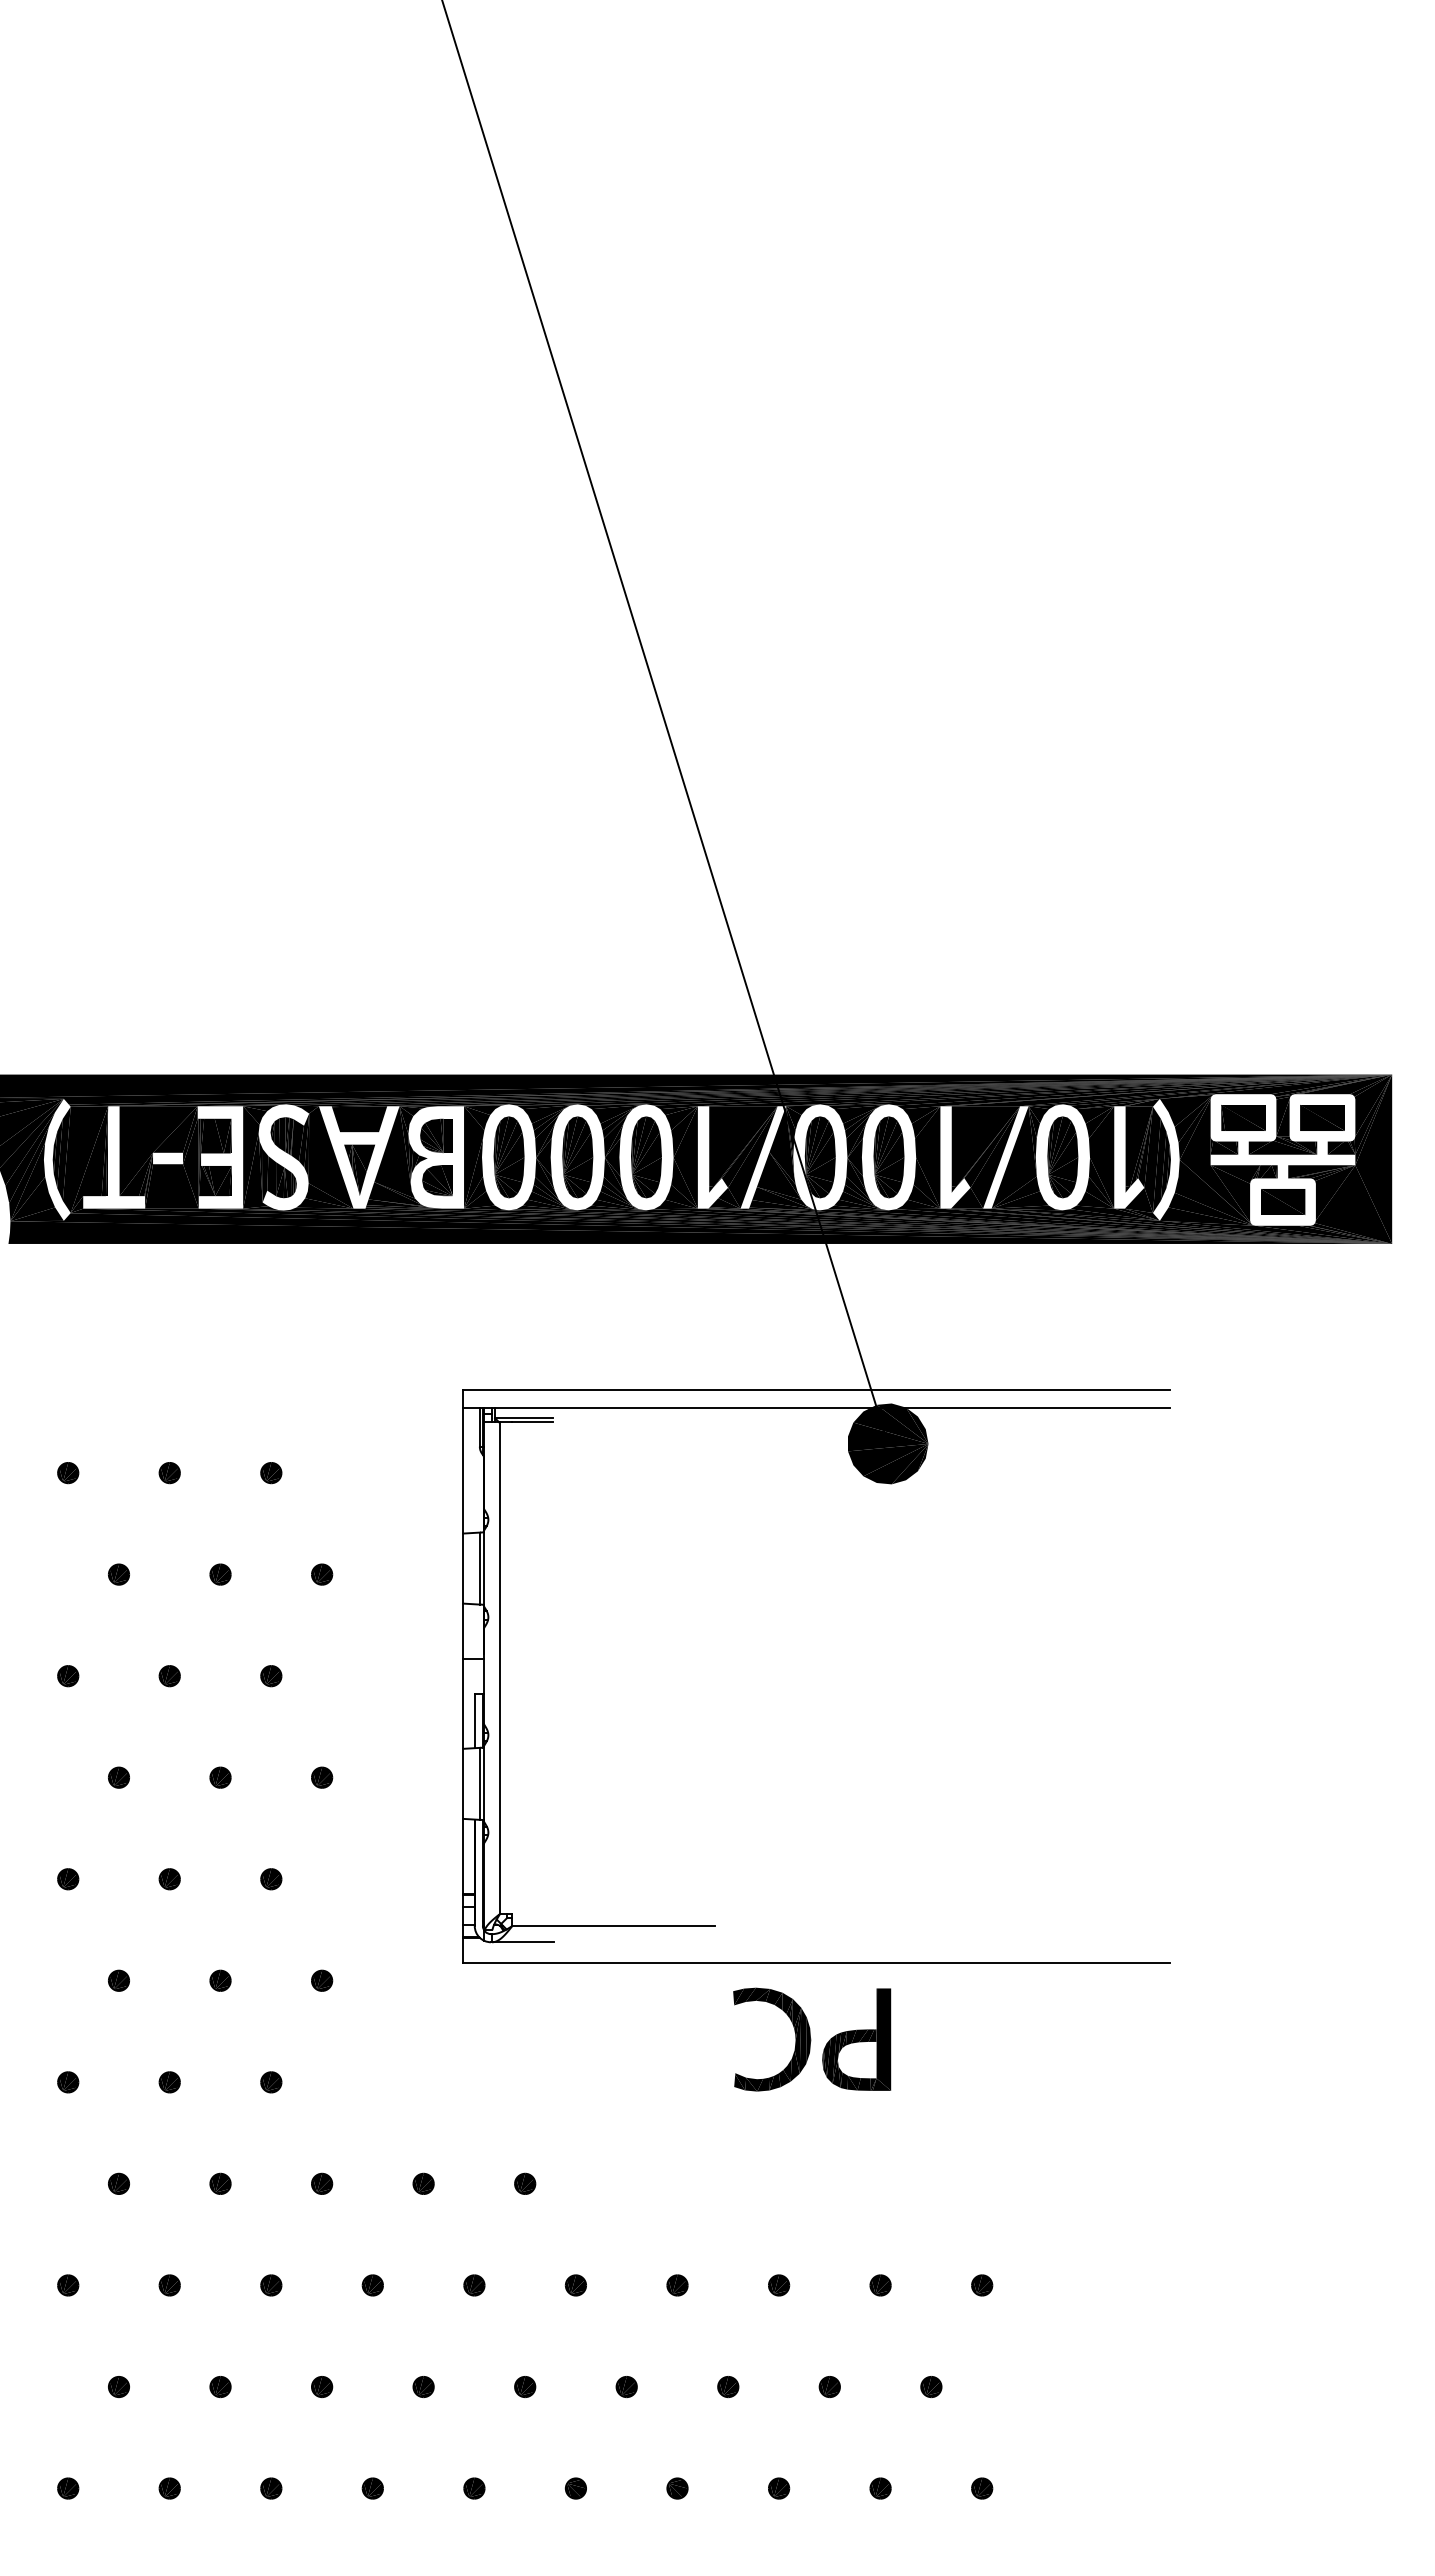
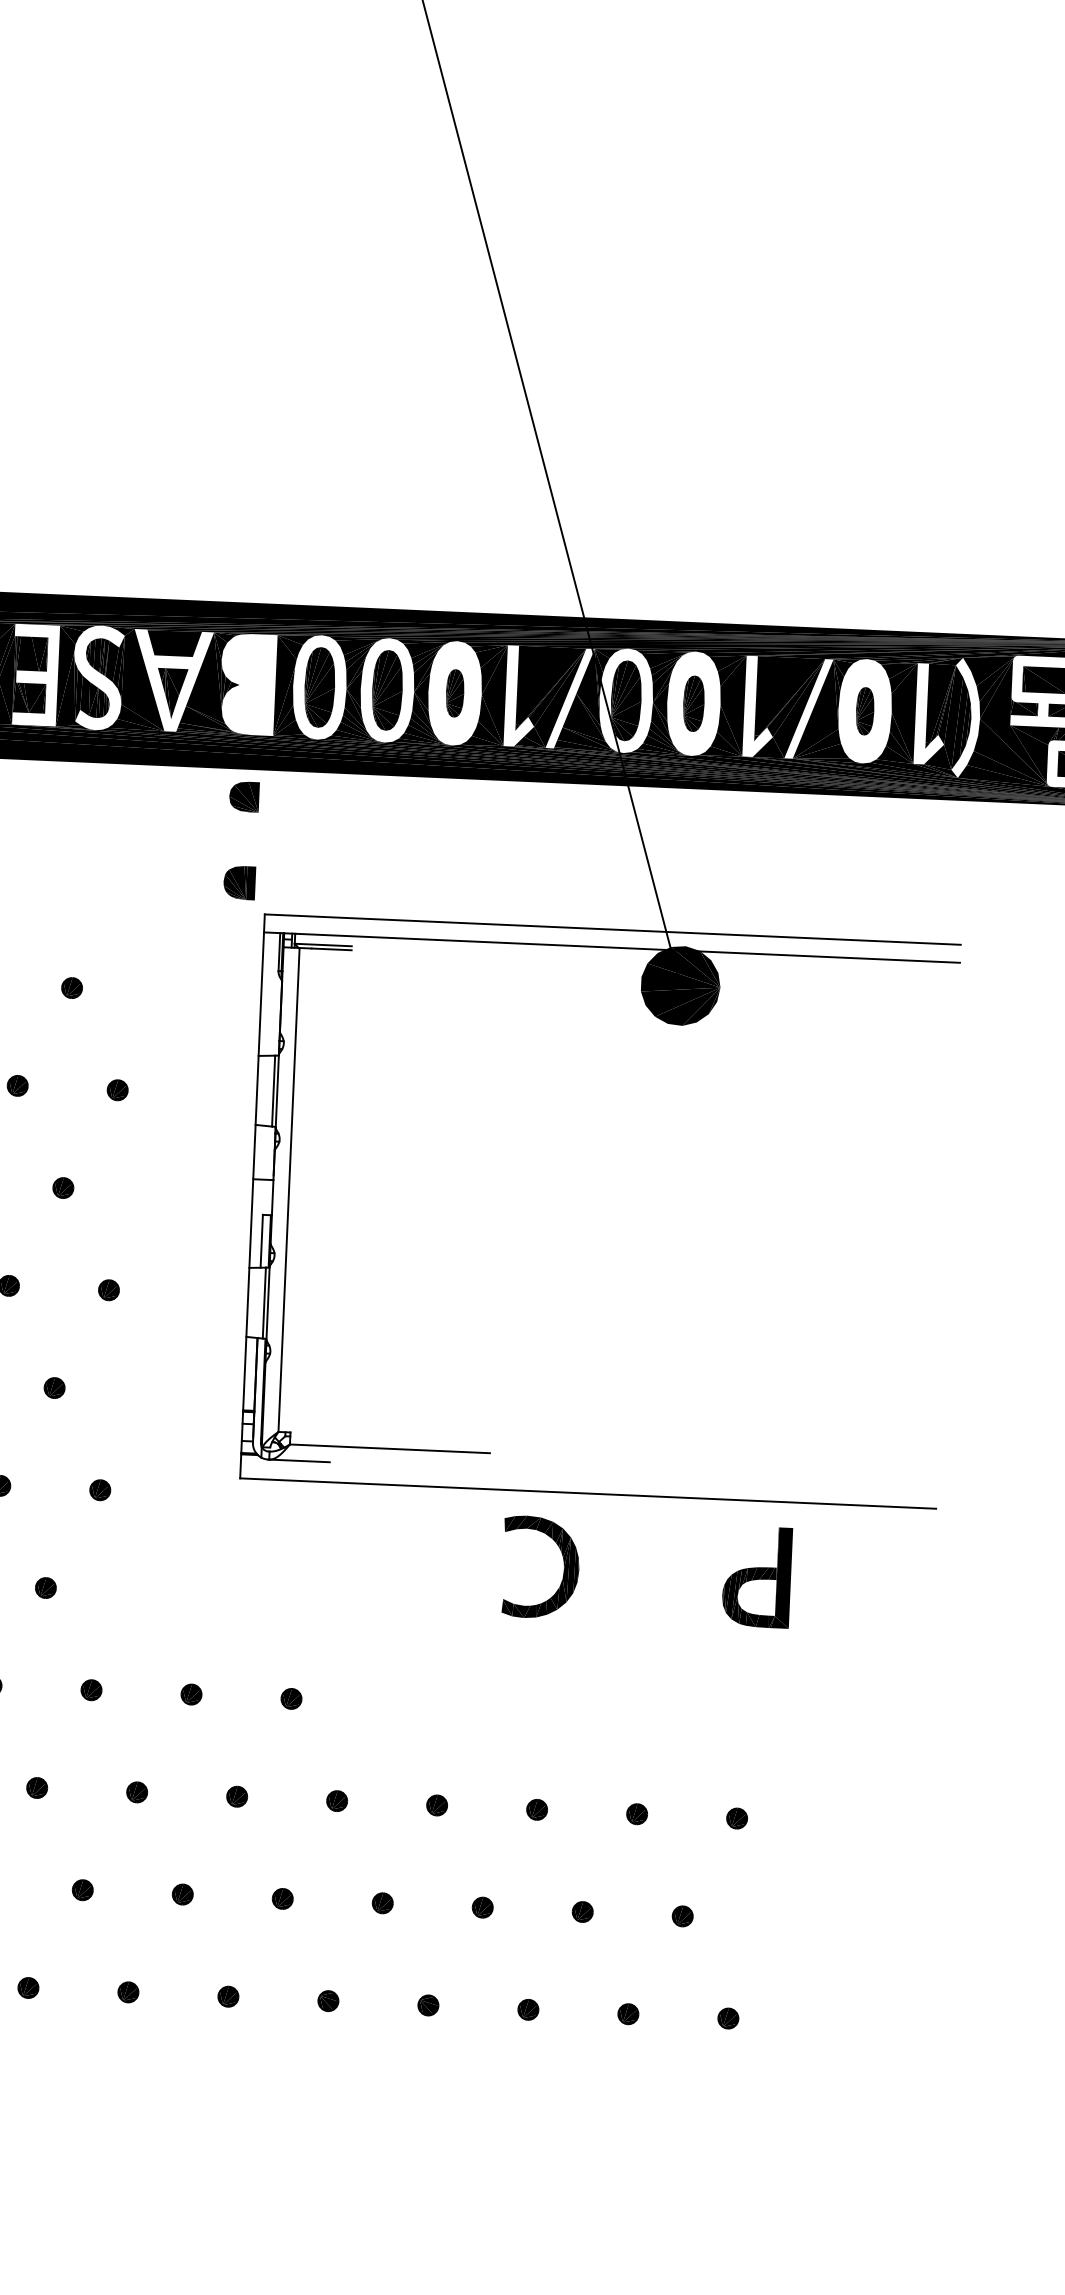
part: (436, 1135) -> (239, 882), moved
part: (646, 1157) -> (455, 693), size x0.6
part: (888, 1157) -> (693, 703), size x0.7
part: (1062, 1157) -> (864, 711), size x0.6
part: (437, 1180) -> (244, 796), moved
part: (856, 2039) -> (756, 1576), moved

